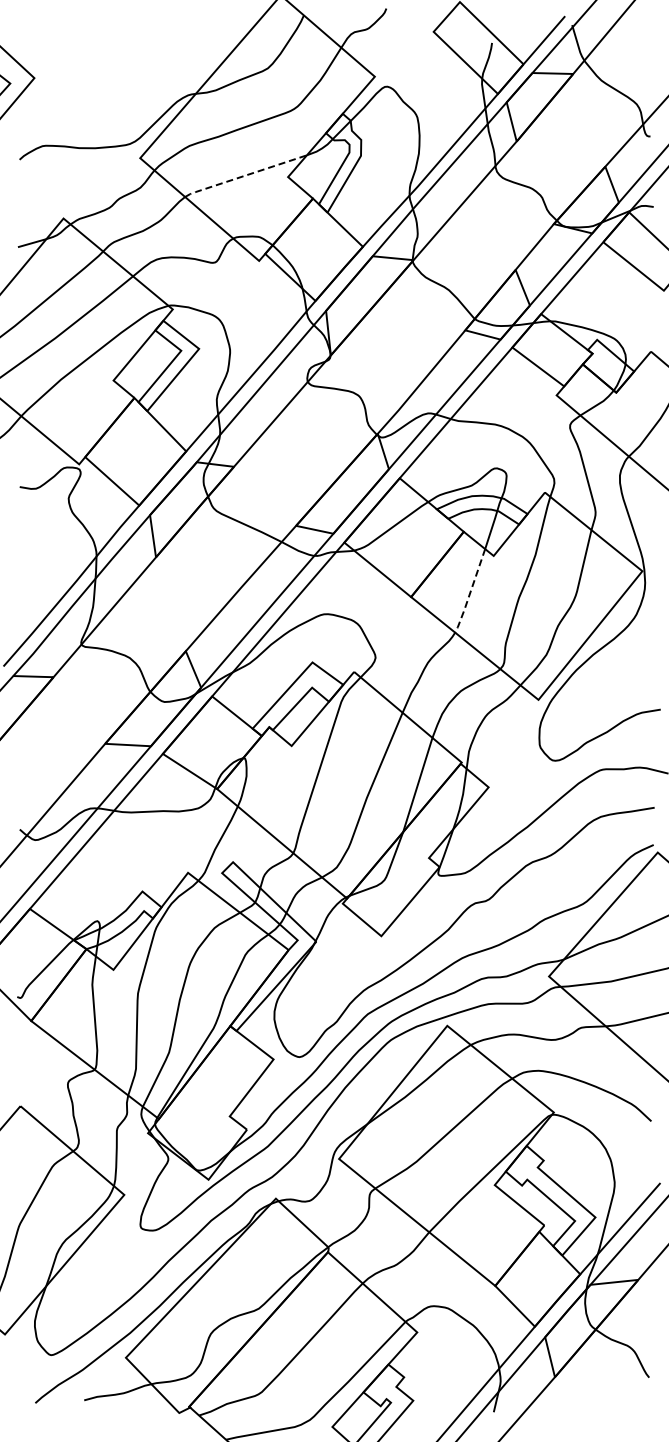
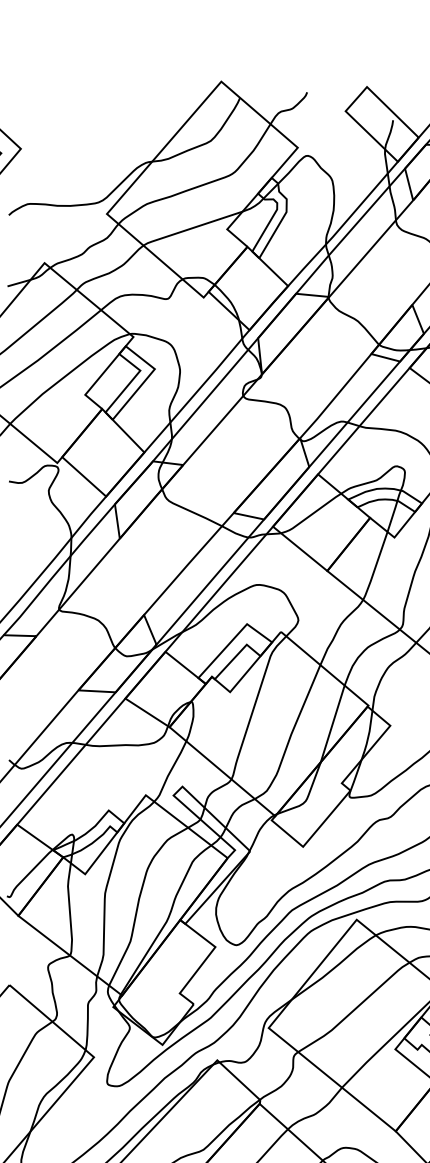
line: (244, 175) -> (191, 228), dashed -> solid
line: (470, 592) -> (375, 567), dashed -> solid

